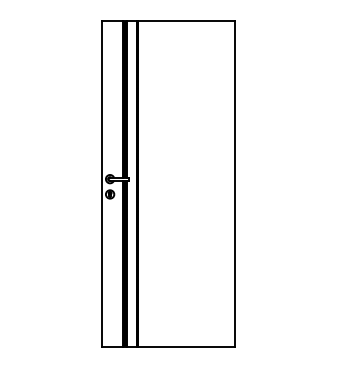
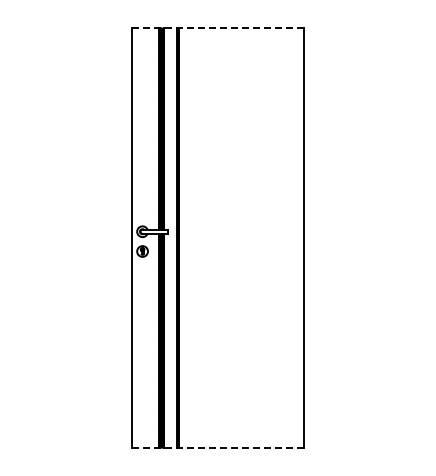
line: (168, 21) -> (218, 27), solid -> dashed
line: (168, 346) -> (218, 448), solid -> dashed

